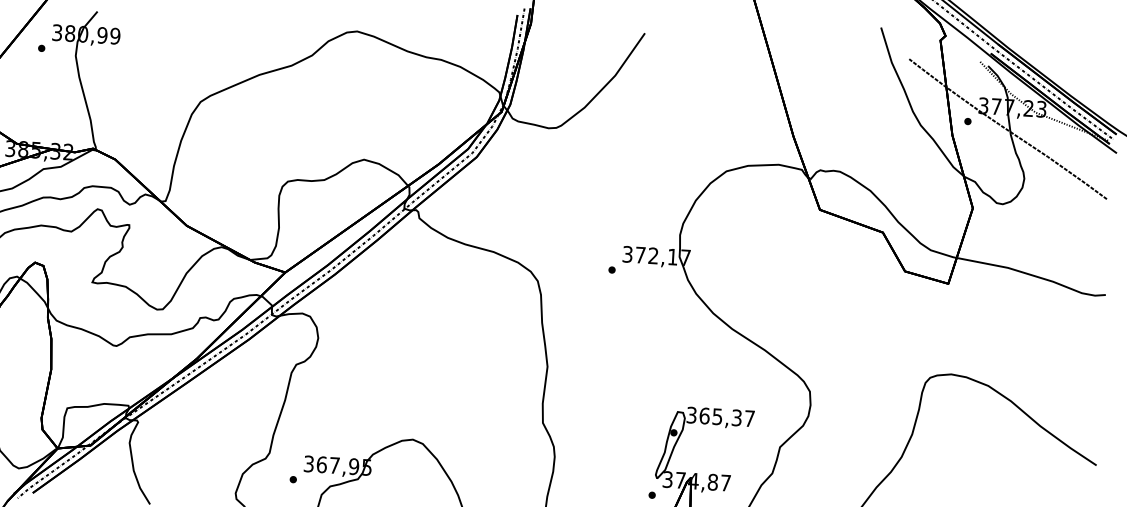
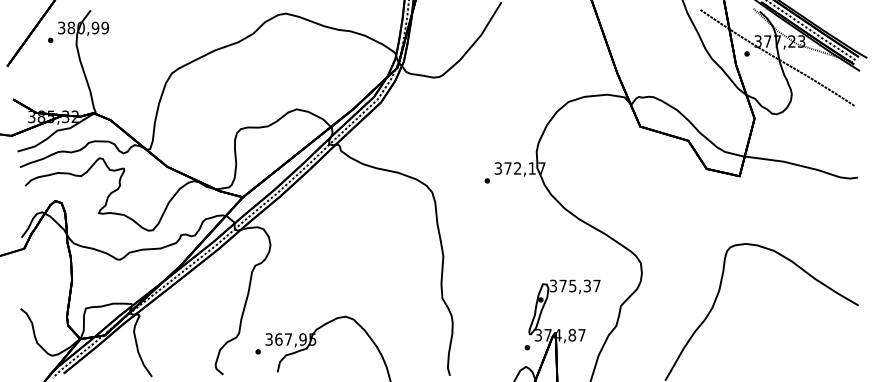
text: (703, 415) -> (562, 285), 365,37 -> 375,37

